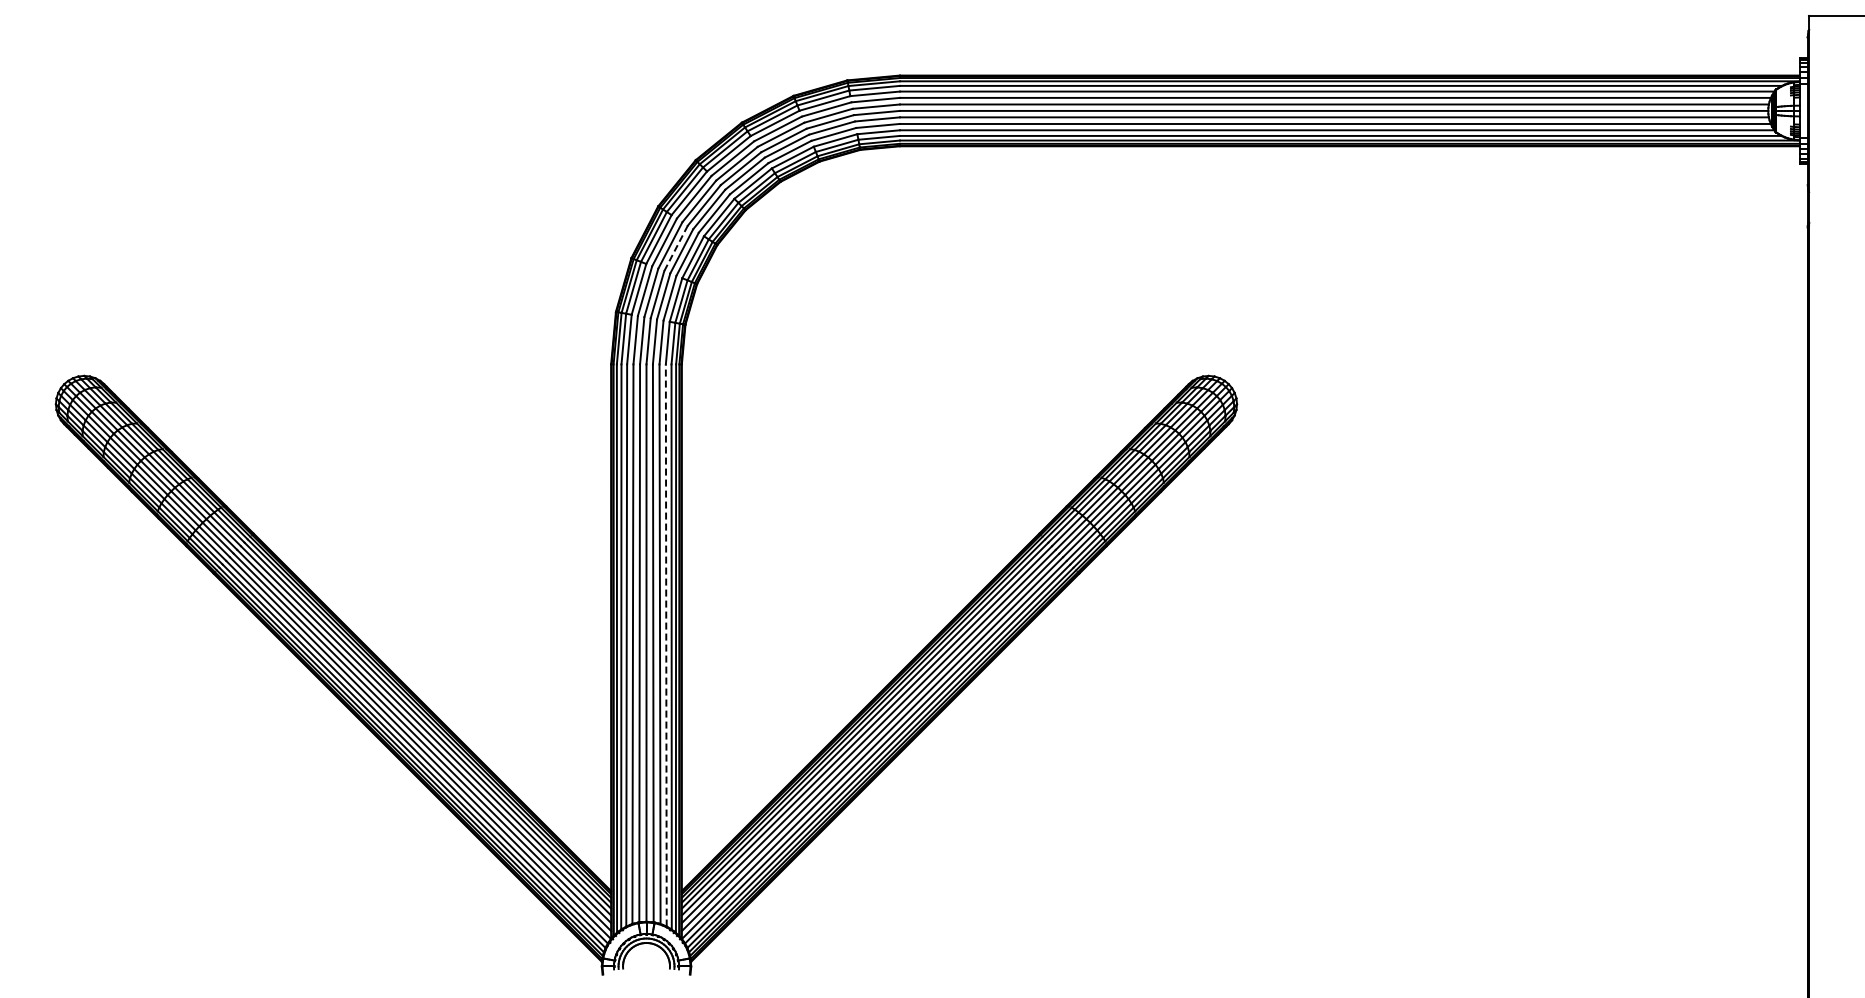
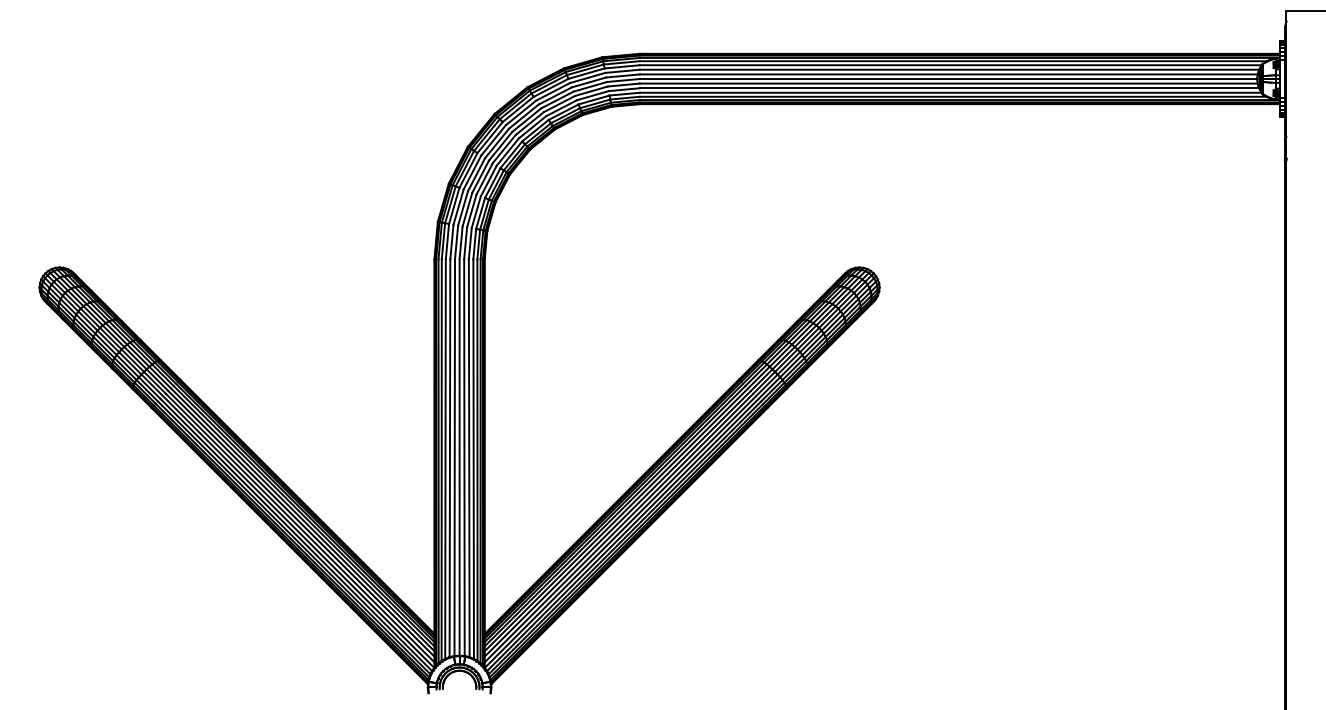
line: (676, 248) -> (480, 176), dashed -> solid
line: (666, 645) -> (473, 459), dashed -> solid

